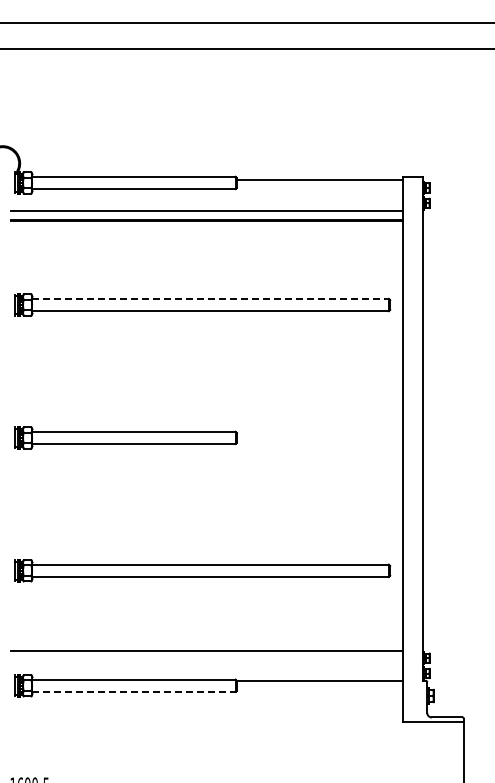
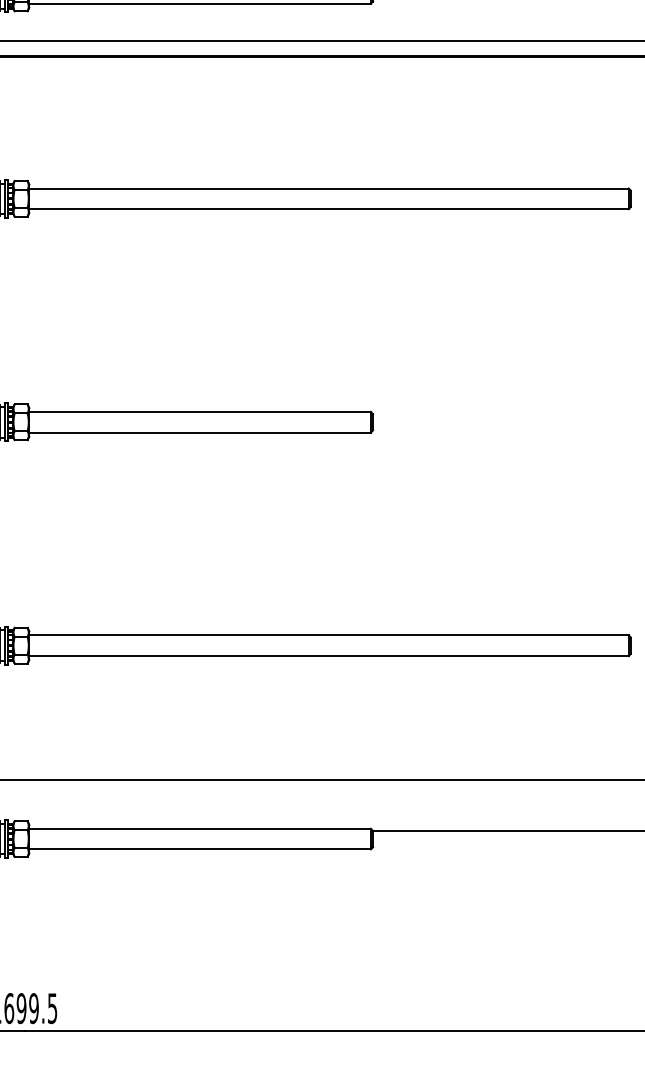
line: (211, 298) -> (330, 187), dashed -> solid
line: (134, 691) -> (200, 848), dashed -> solid

